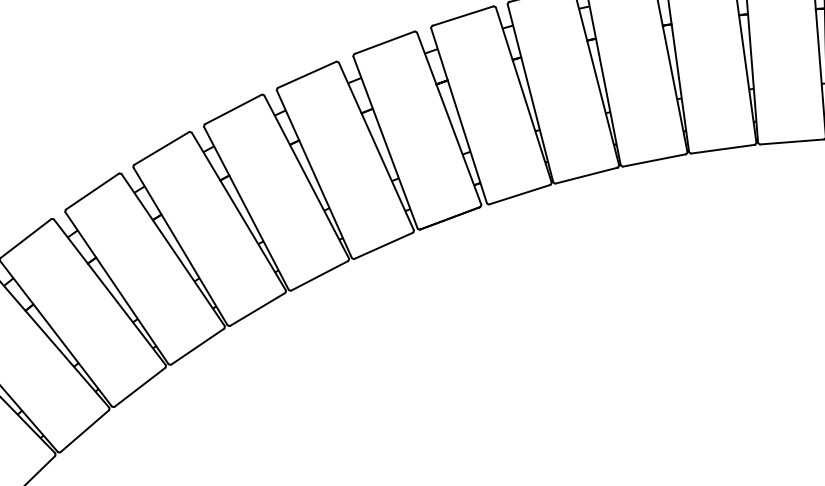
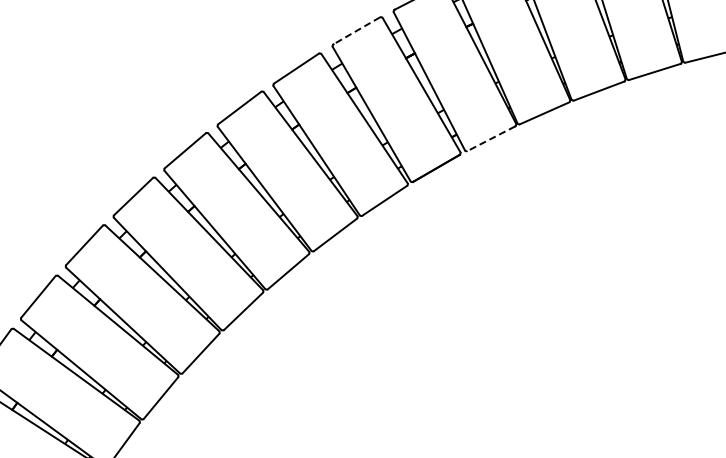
line: (384, 42) -> (356, 30), solid -> dashed
line: (520, 194) -> (491, 138), solid -> dashed

